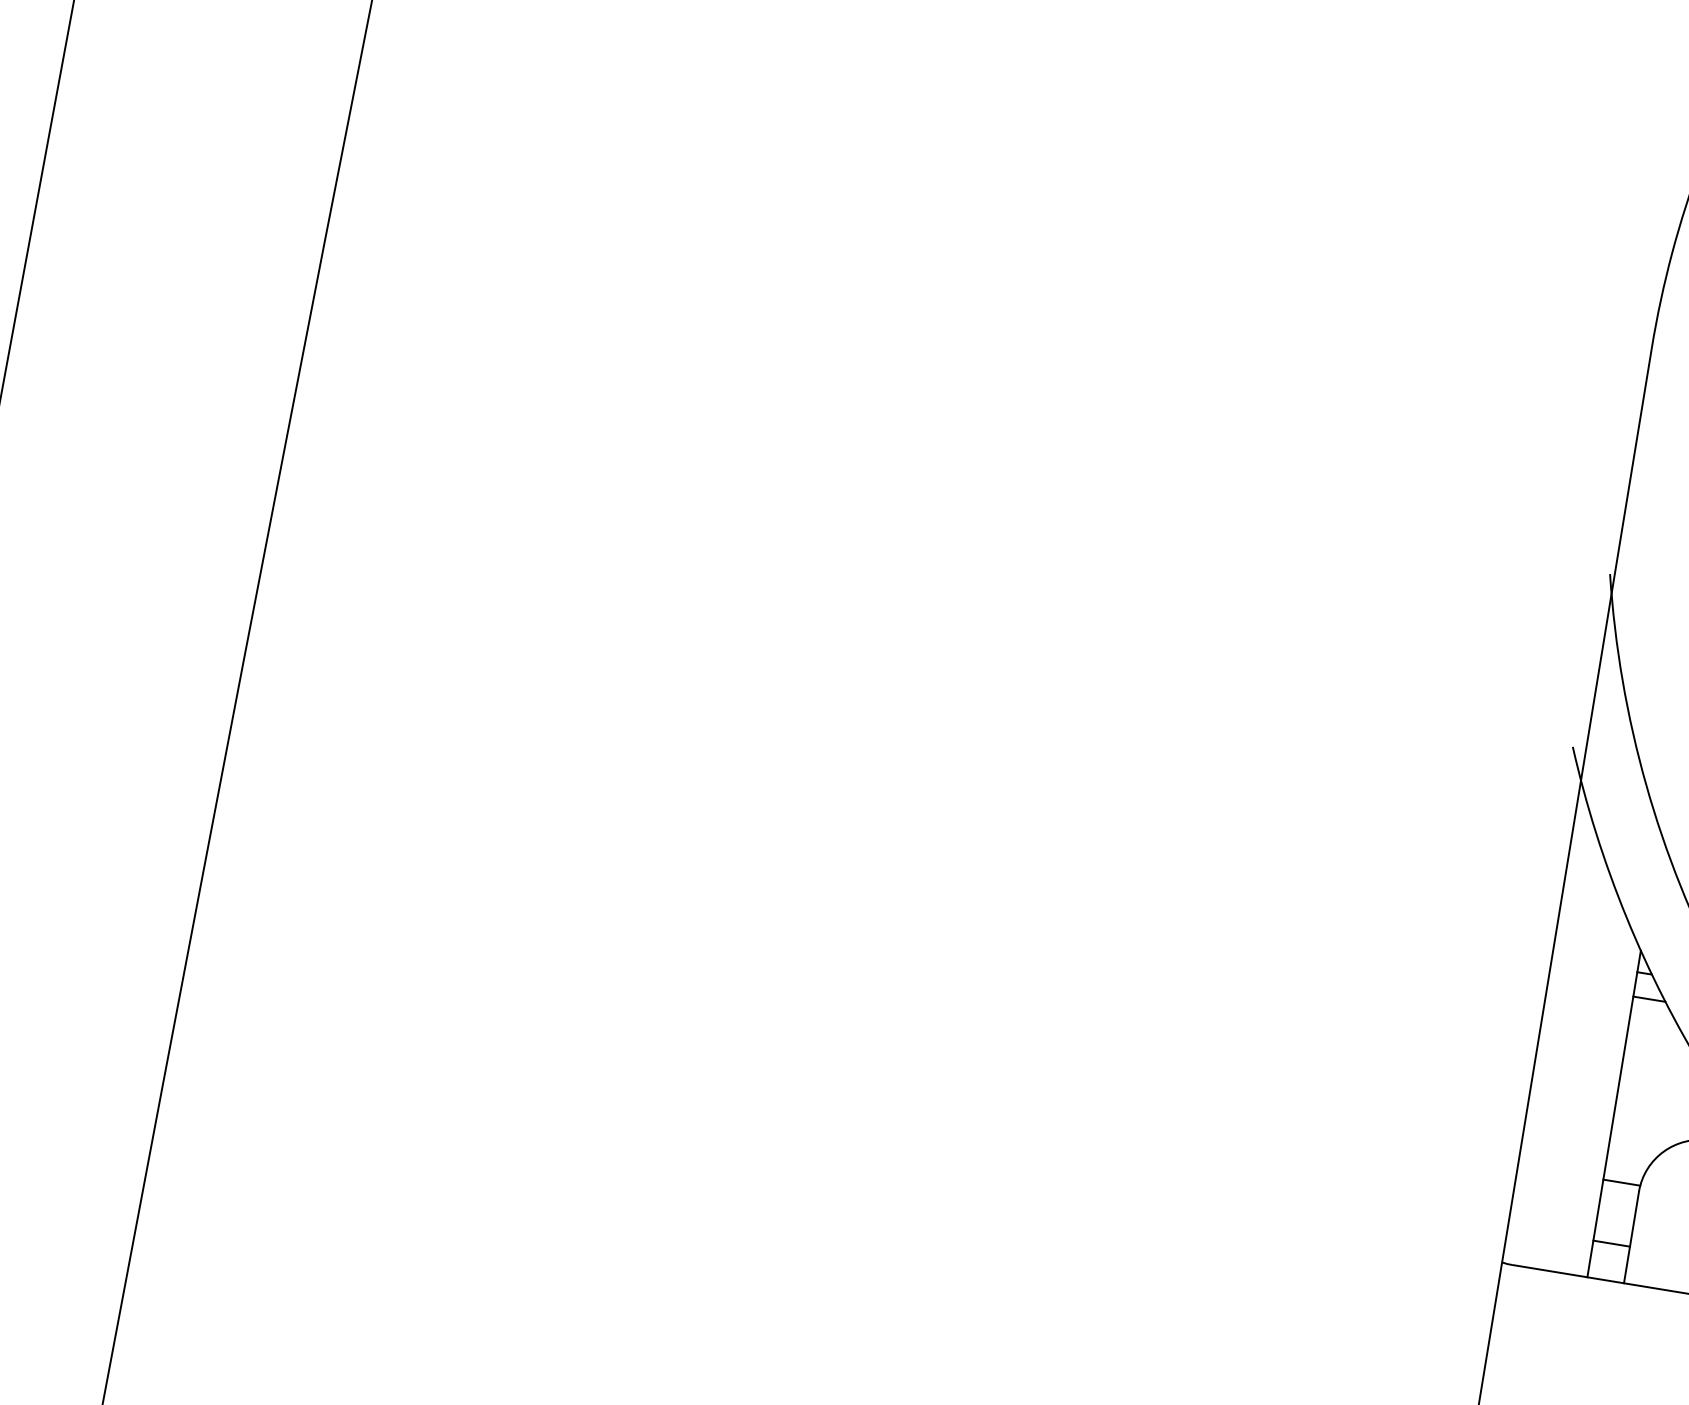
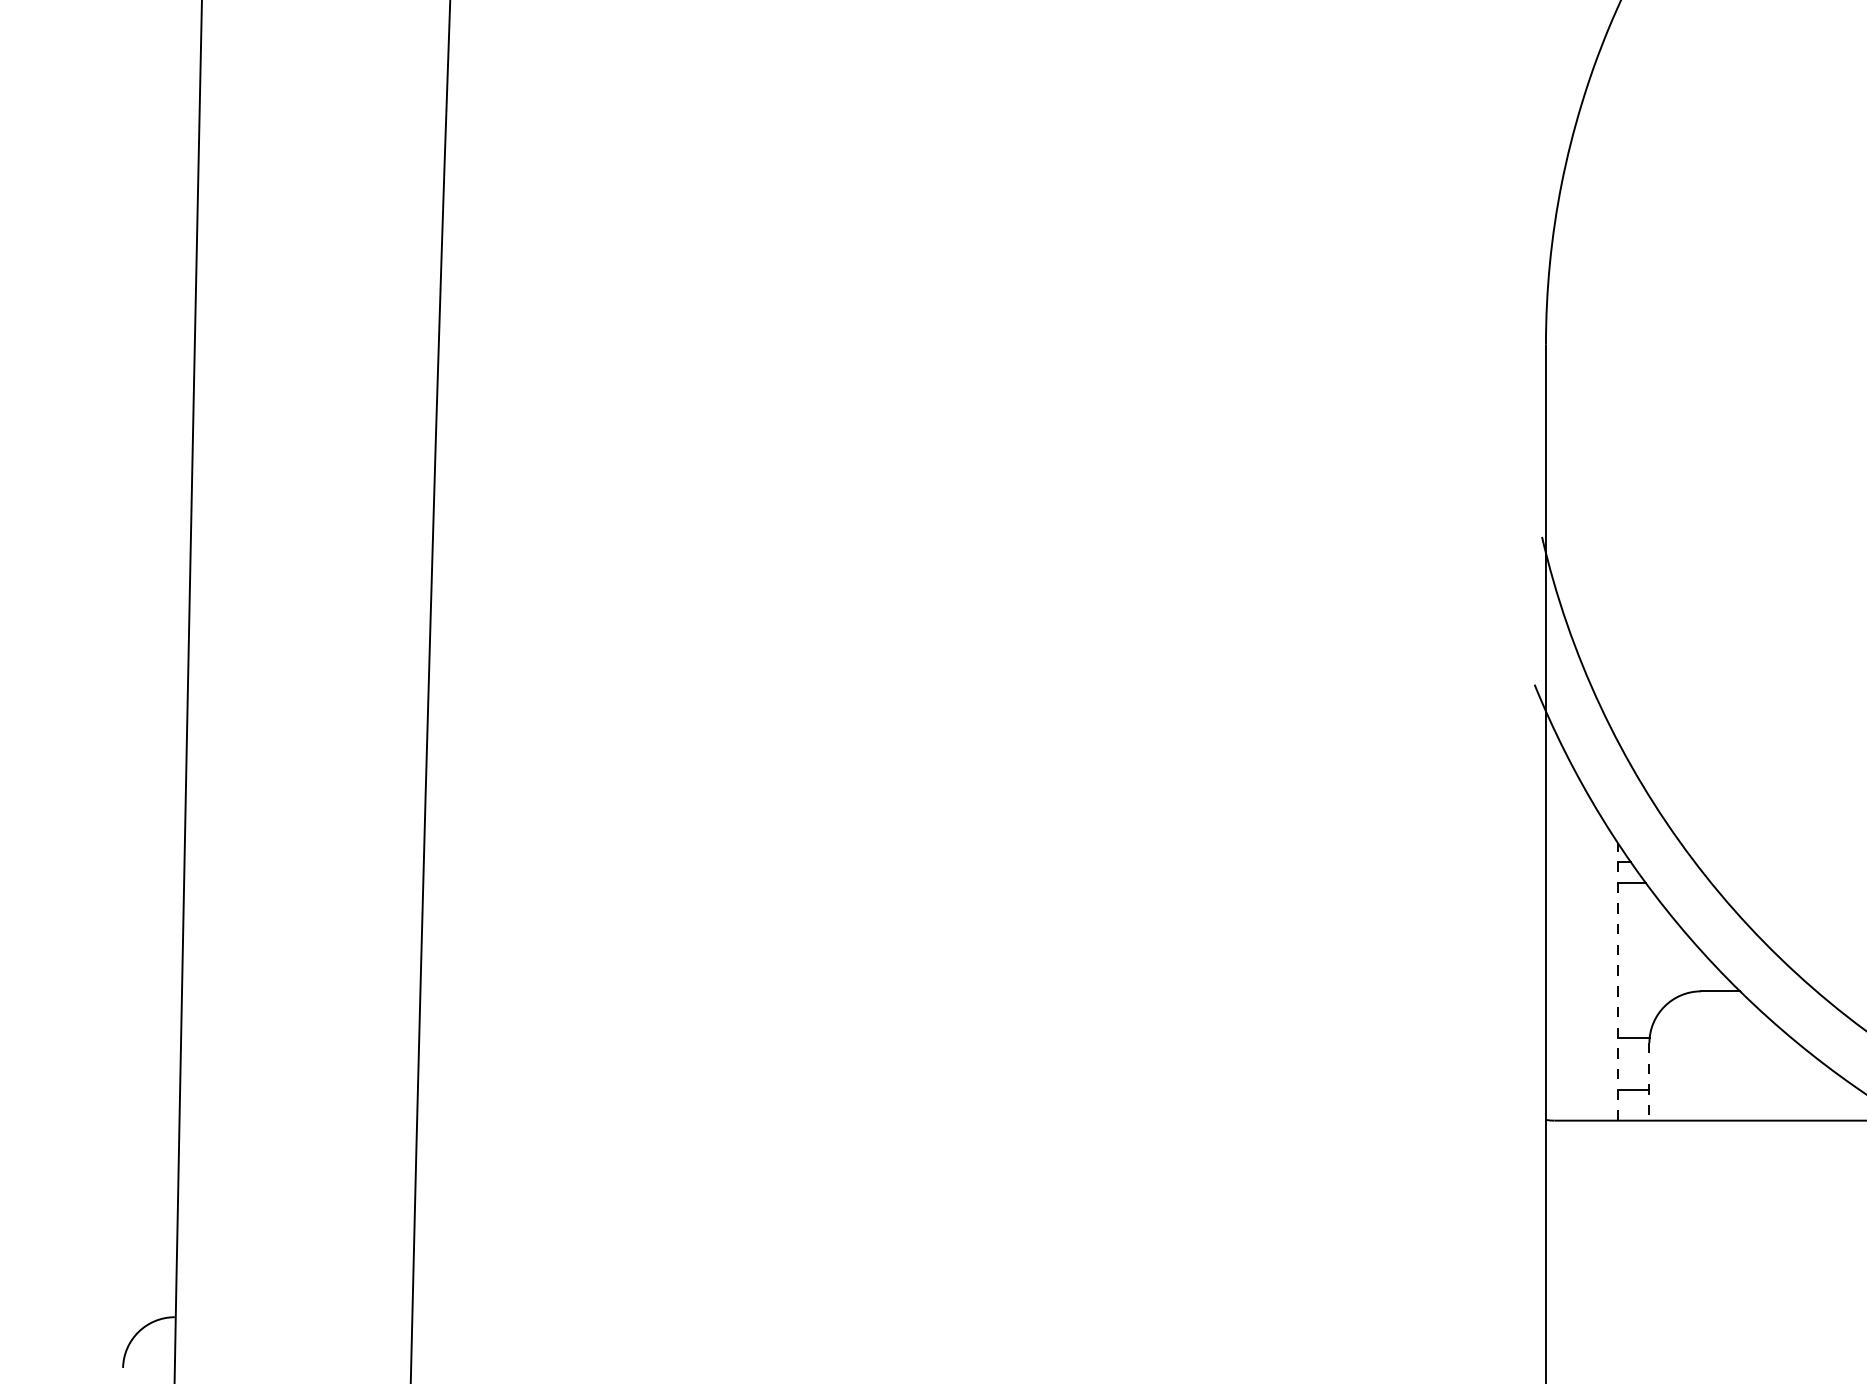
line: (1614, 1113) -> (1618, 981), solid -> dashed
line: (1631, 1237) -> (1649, 1081), solid -> dashed

